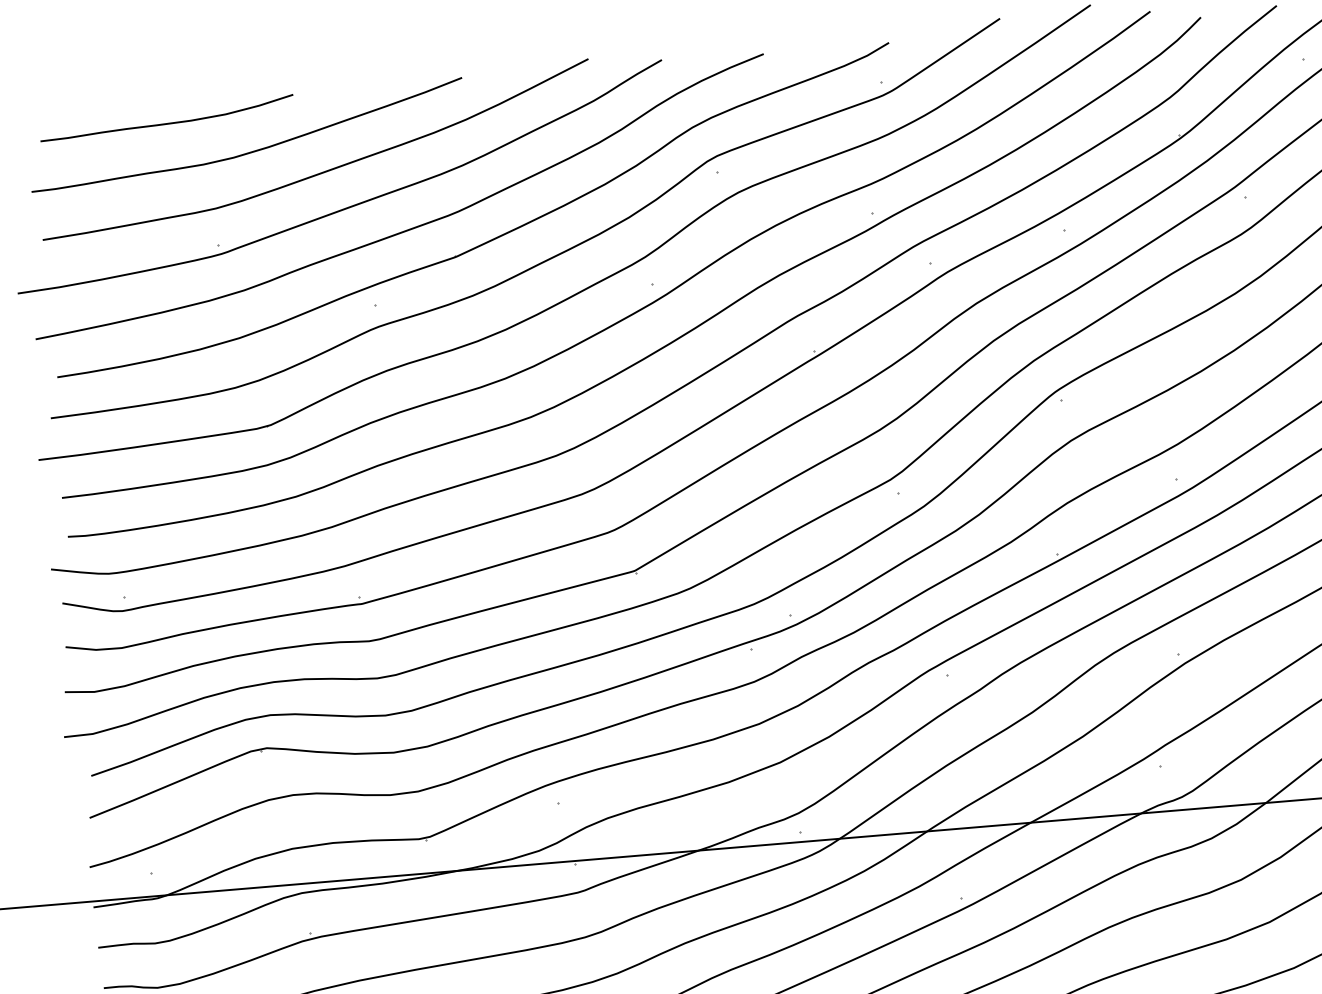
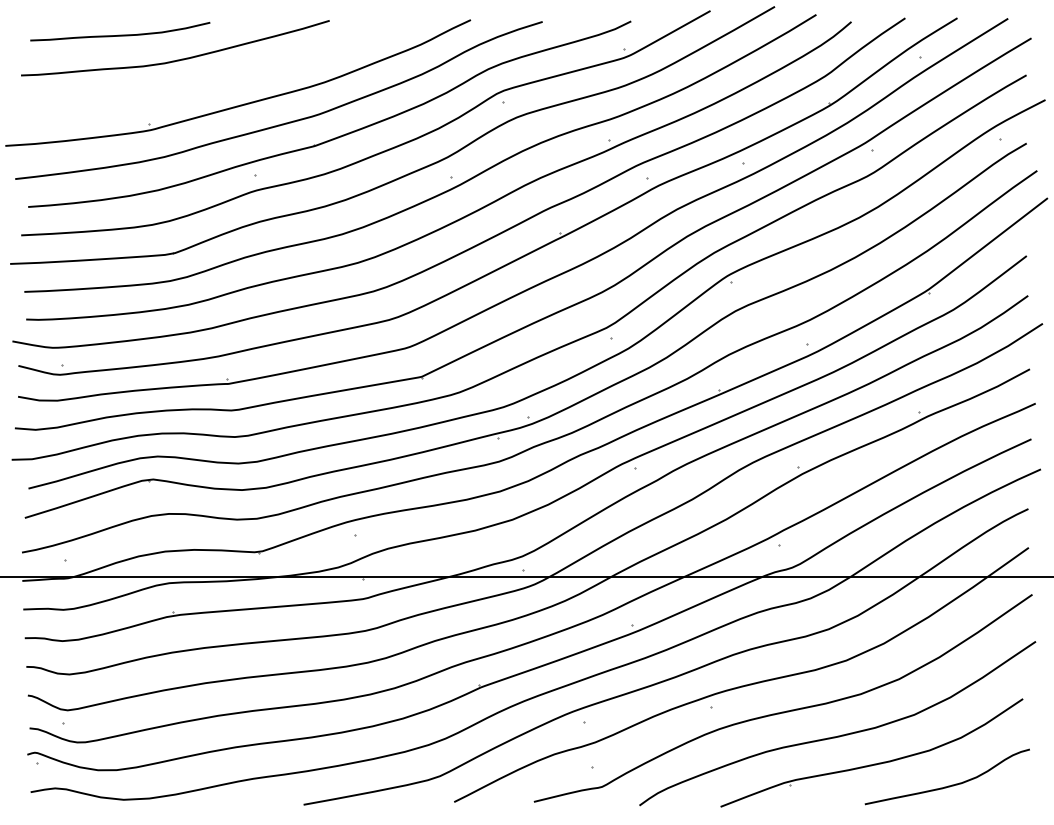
curve: (324, 170) -> (227, 77), removed

